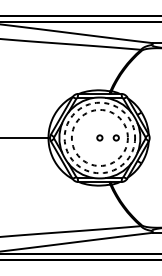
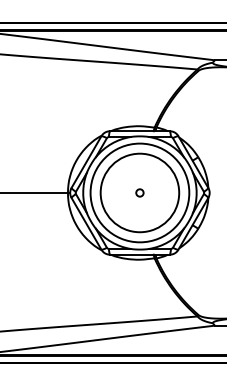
circle: (99, 137) -> (139, 192), dashed -> solid
circle: (99, 137) -> (139, 192), dashed -> solid
circle: (115, 137) -> (162, 192), removed

